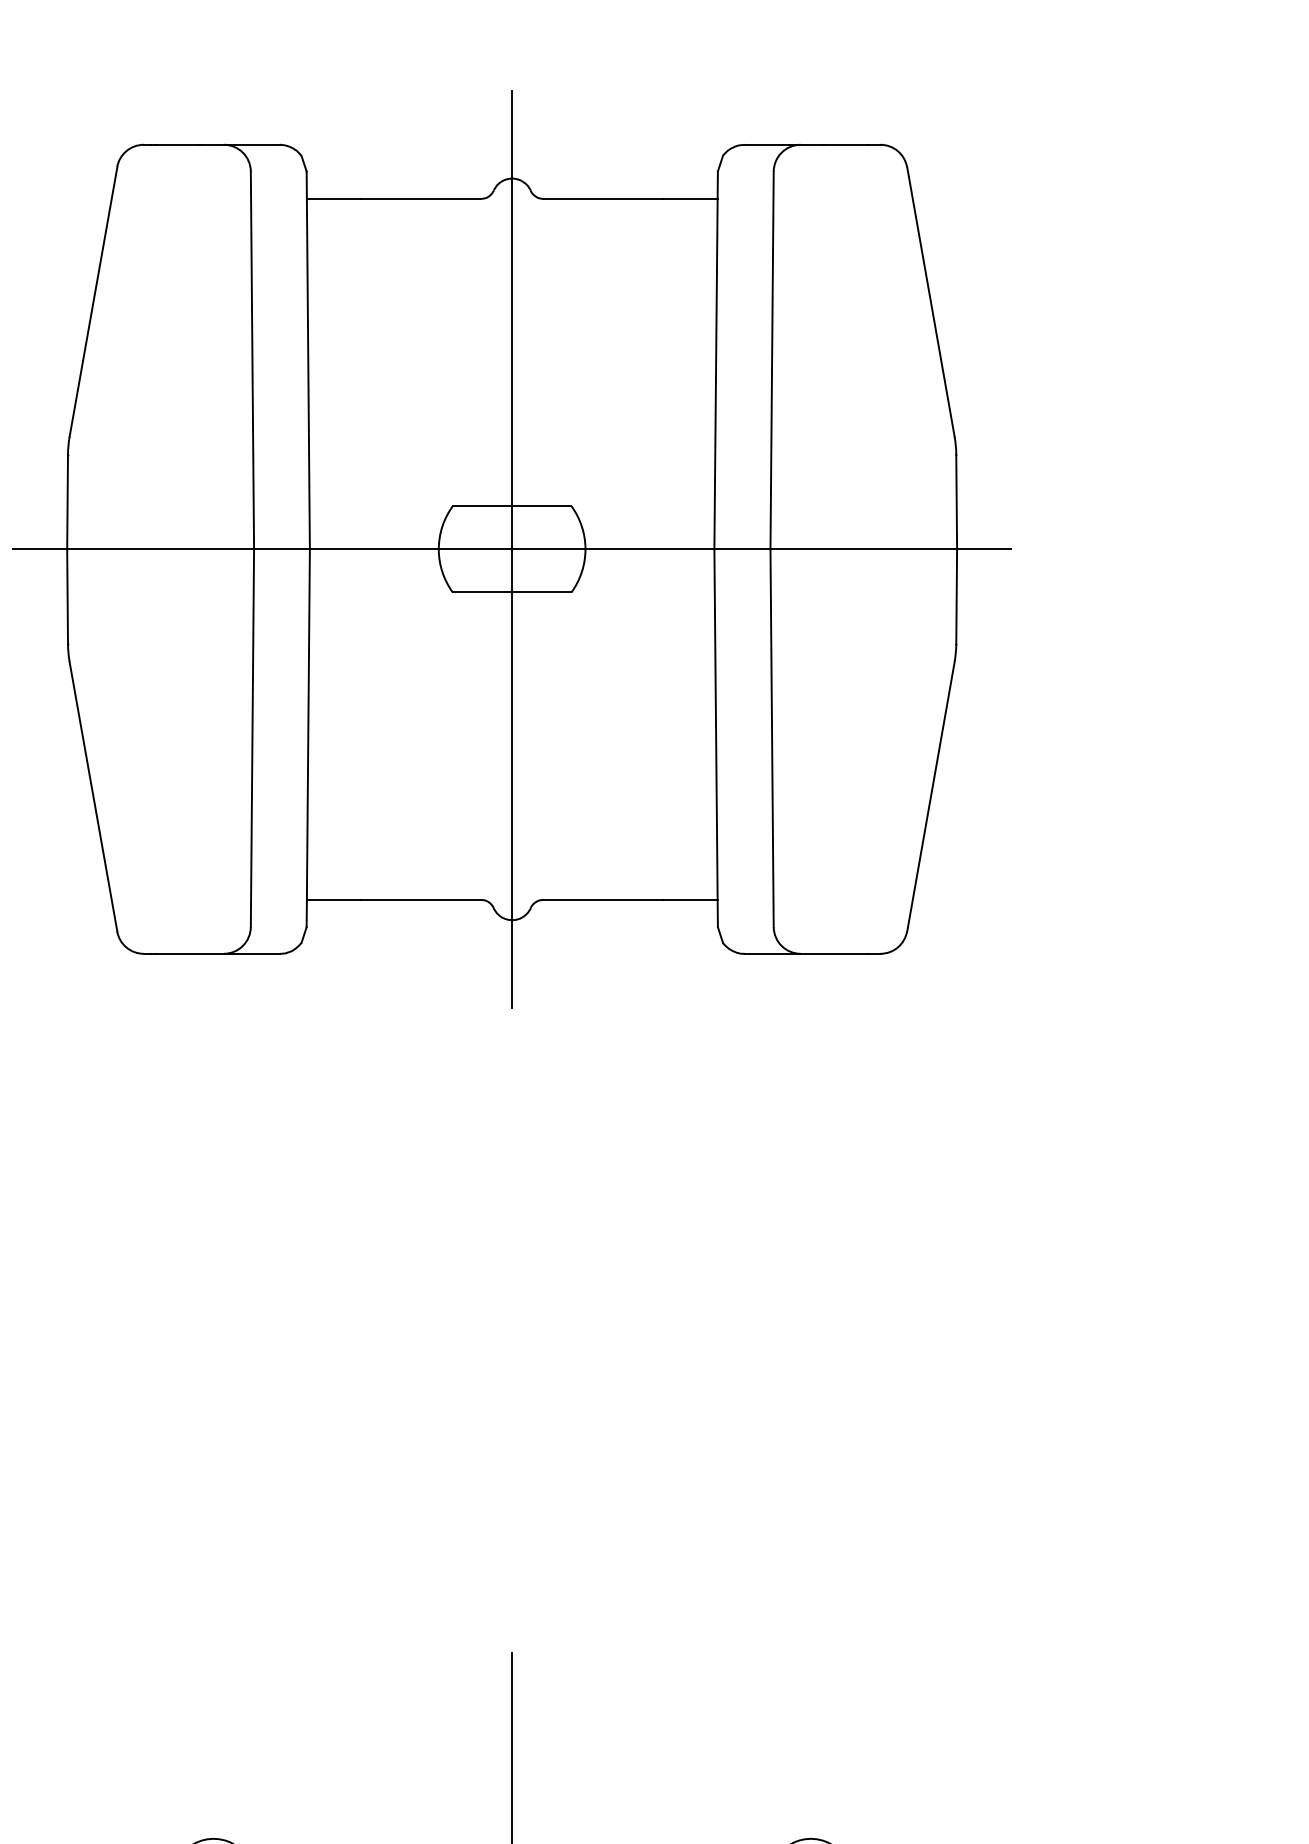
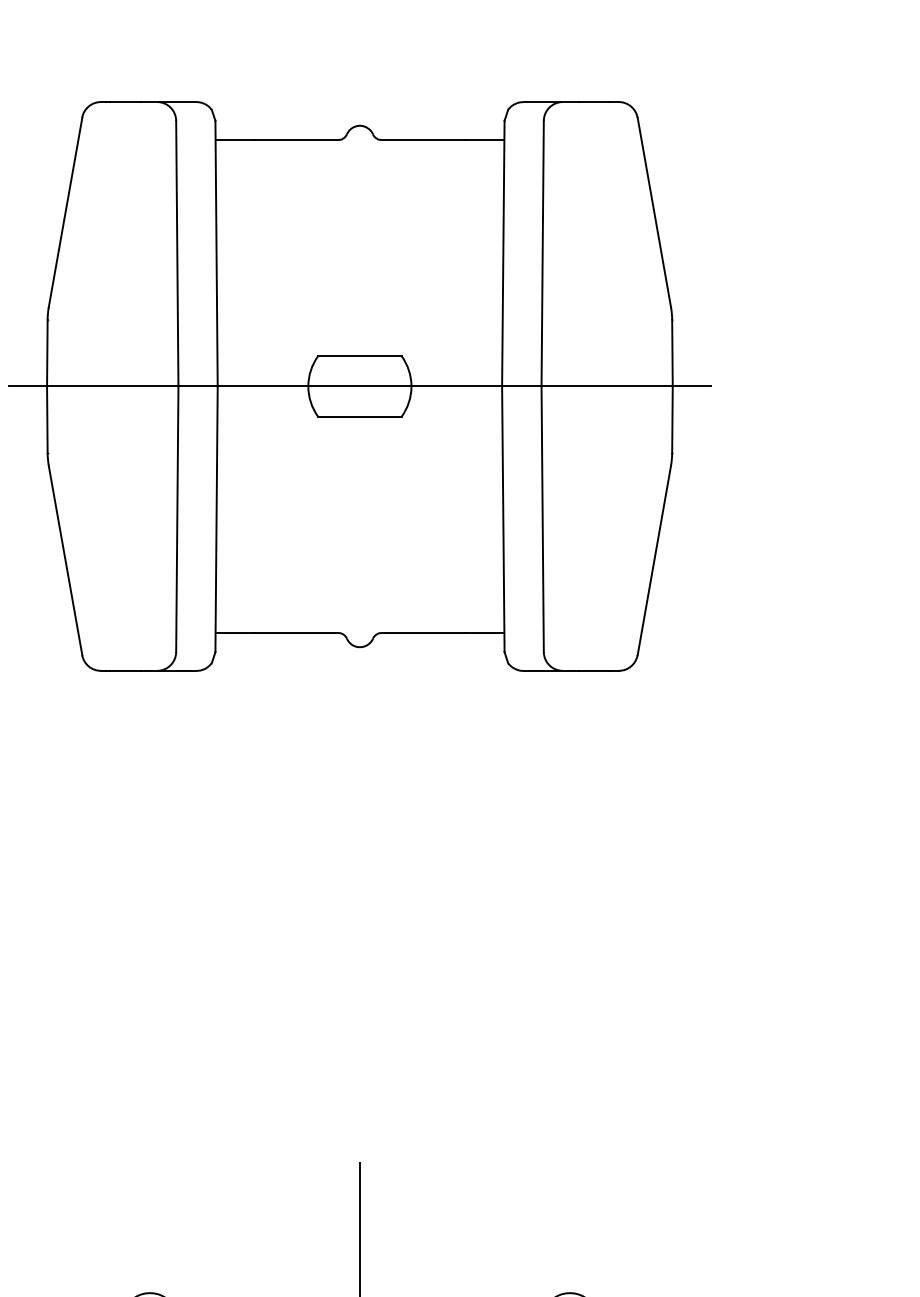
line: (512, 548) -> (360, 385), removed

